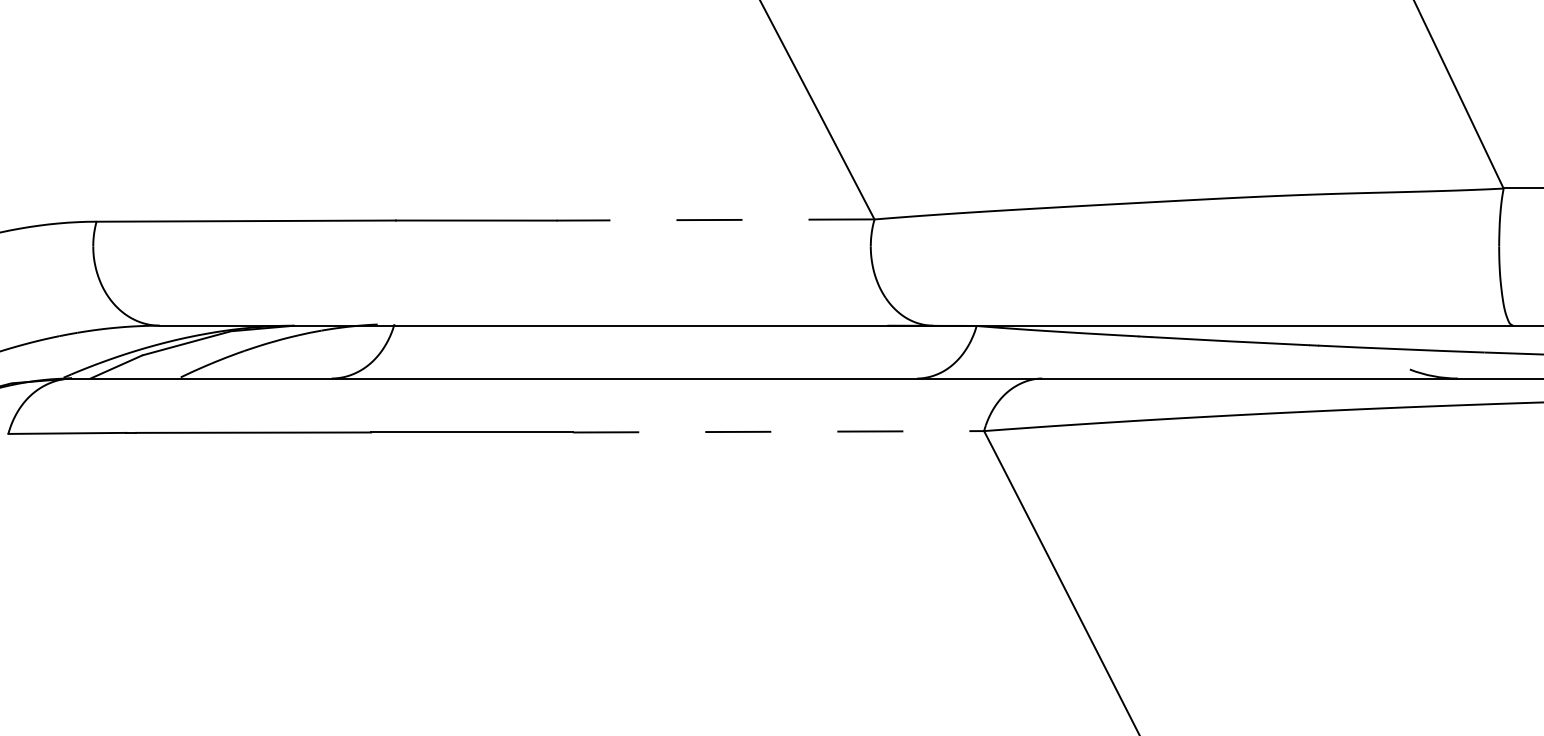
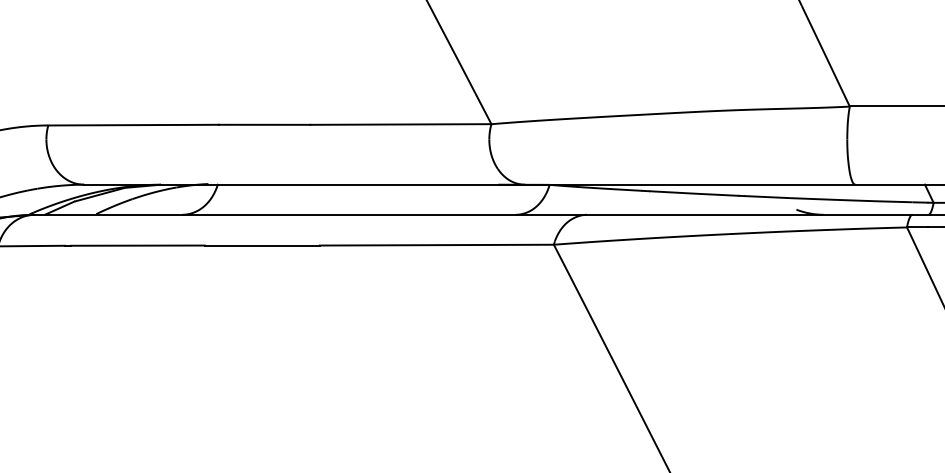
line: (714, 219) -> (400, 124), dashed -> solid
line: (779, 432) -> (437, 245), dashed -> solid

